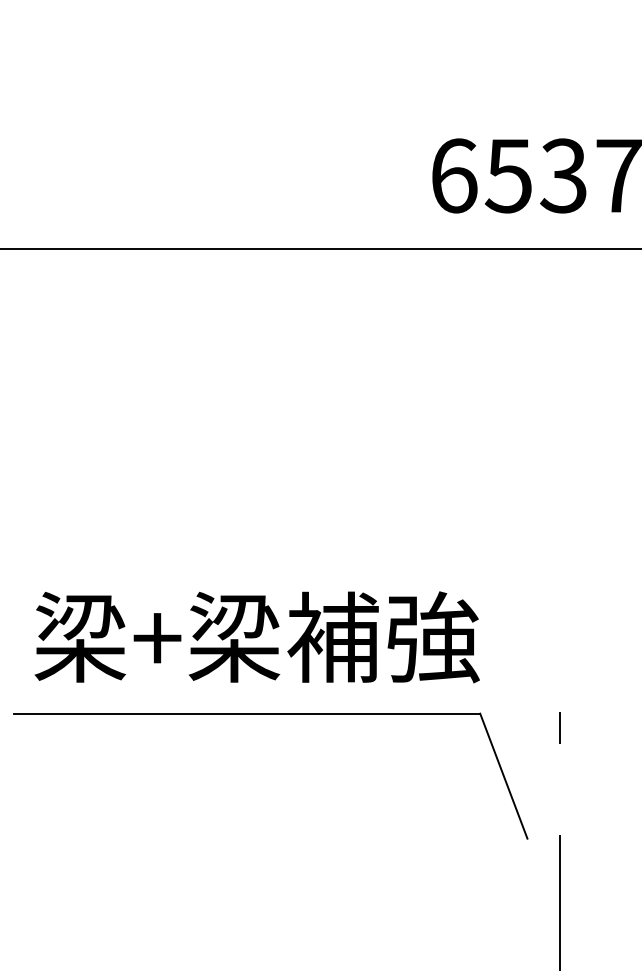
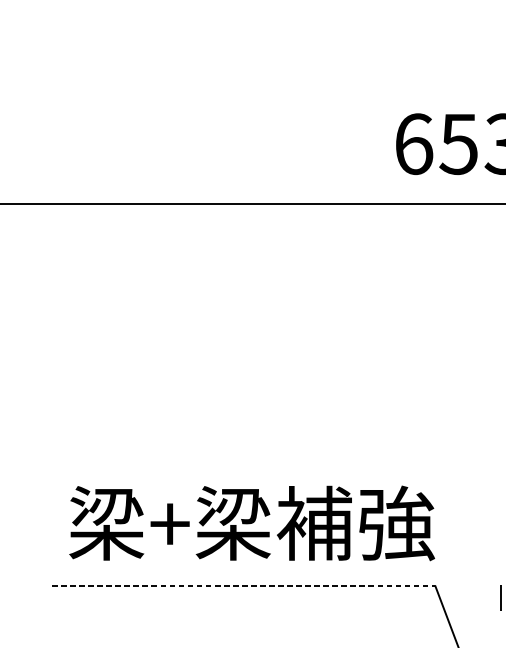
line: (247, 713) -> (244, 586), solid -> dashed

